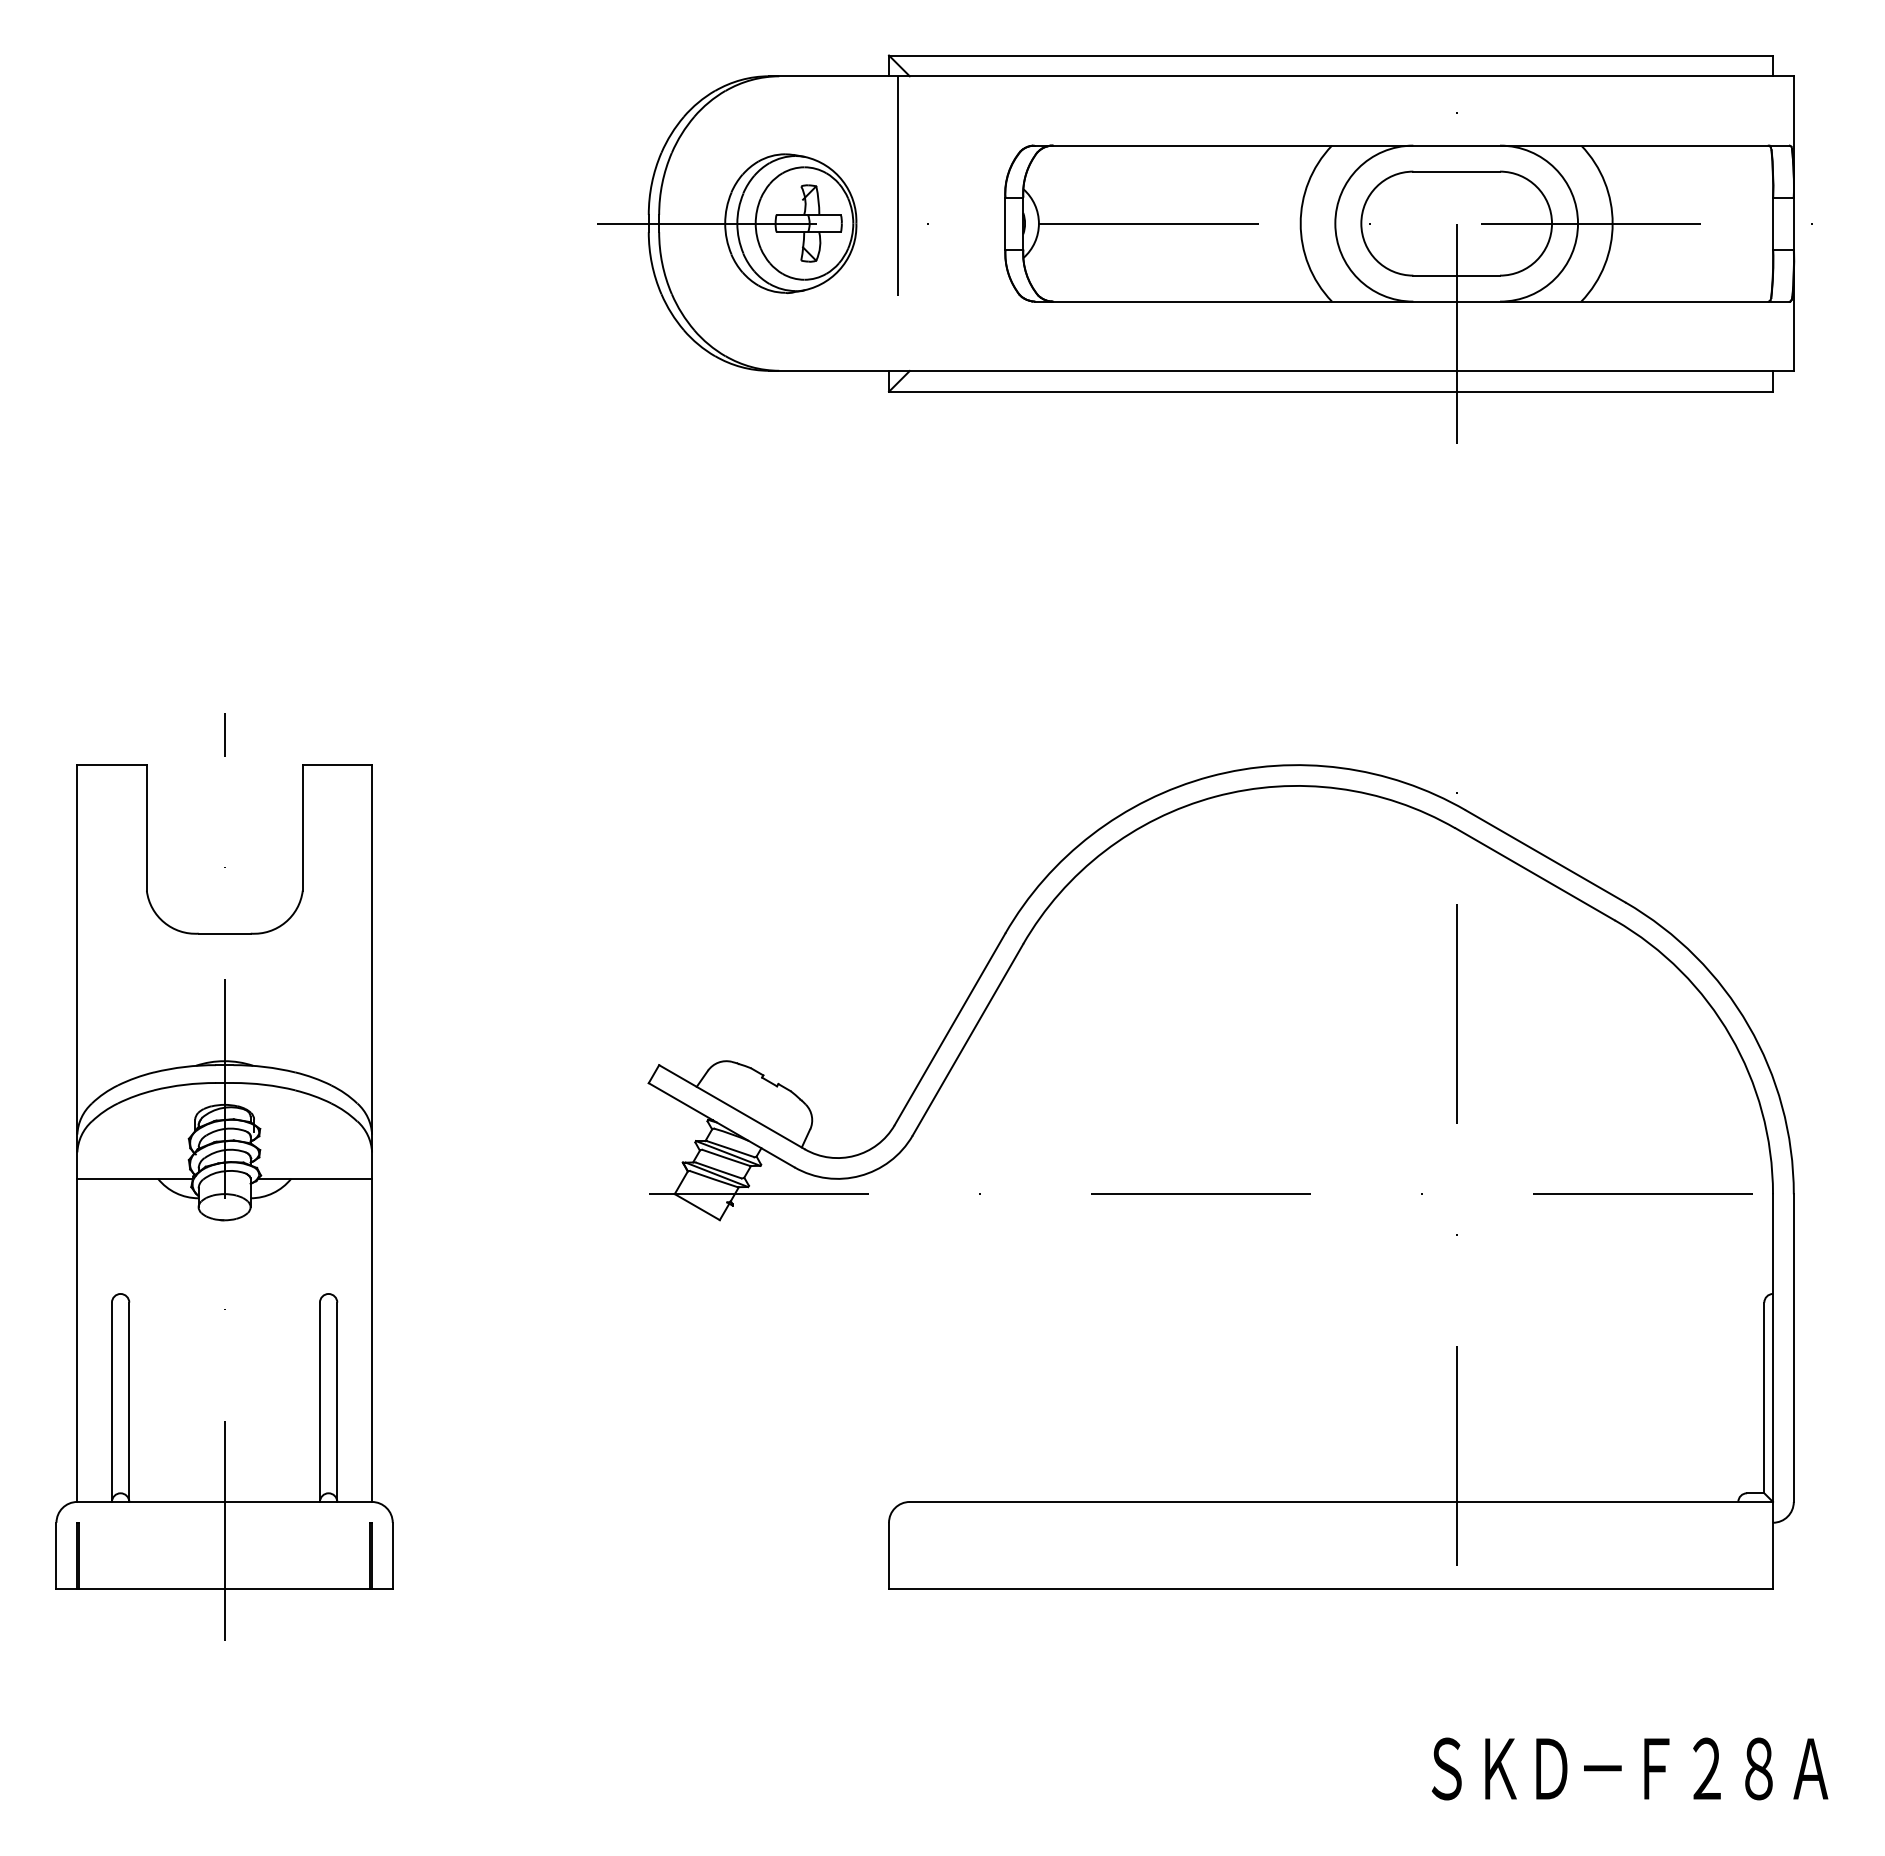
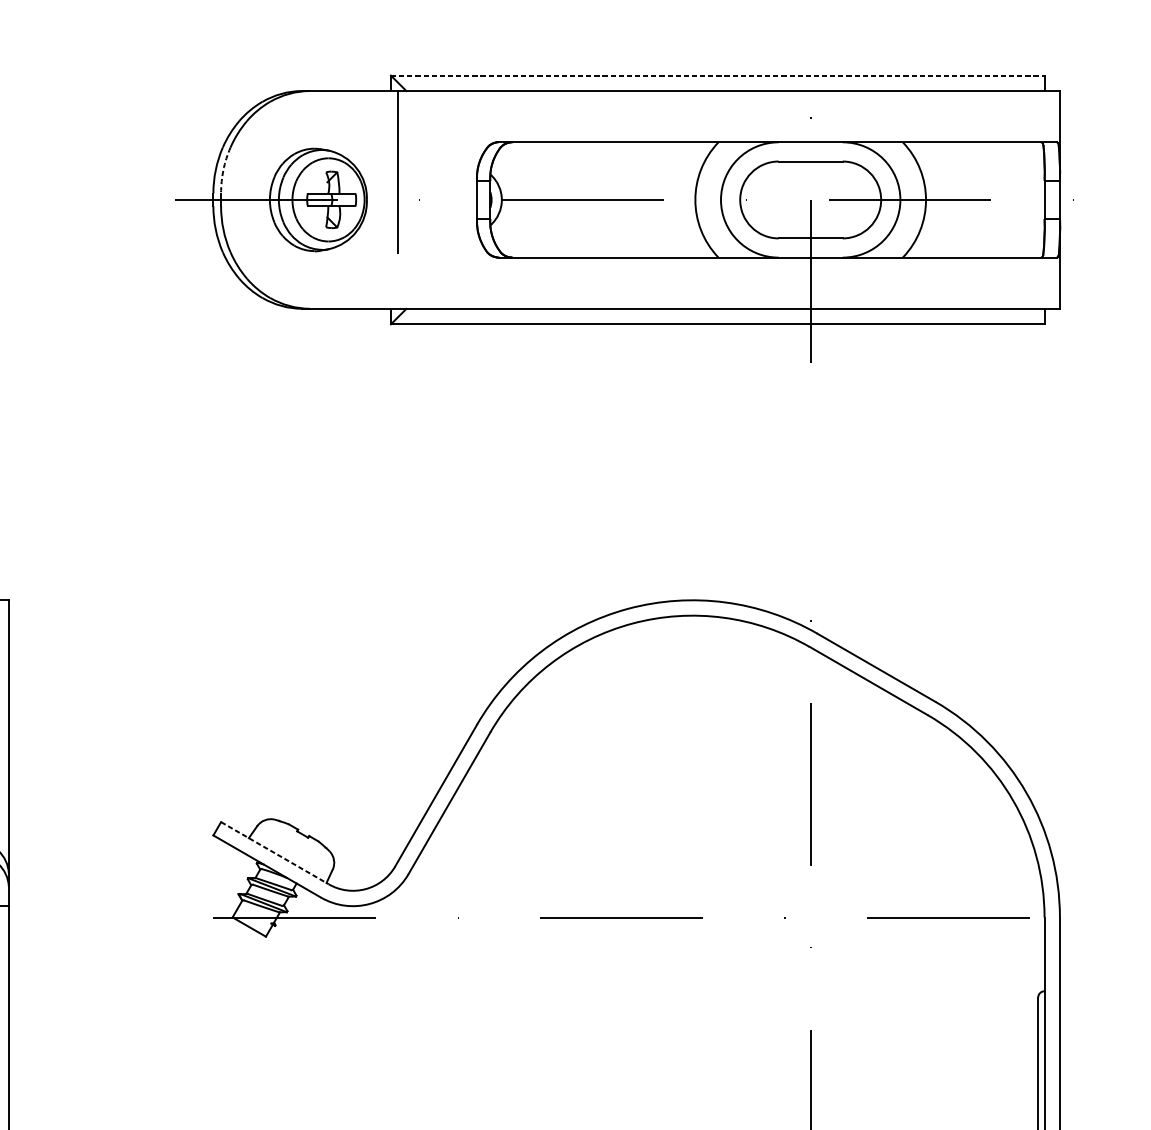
line: (1331, 55) -> (718, 75), solid -> dashed
arc: (662, 183) -> (223, 170), solid -> dashed
line: (732, 1107) -> (275, 853), solid -> dashed

